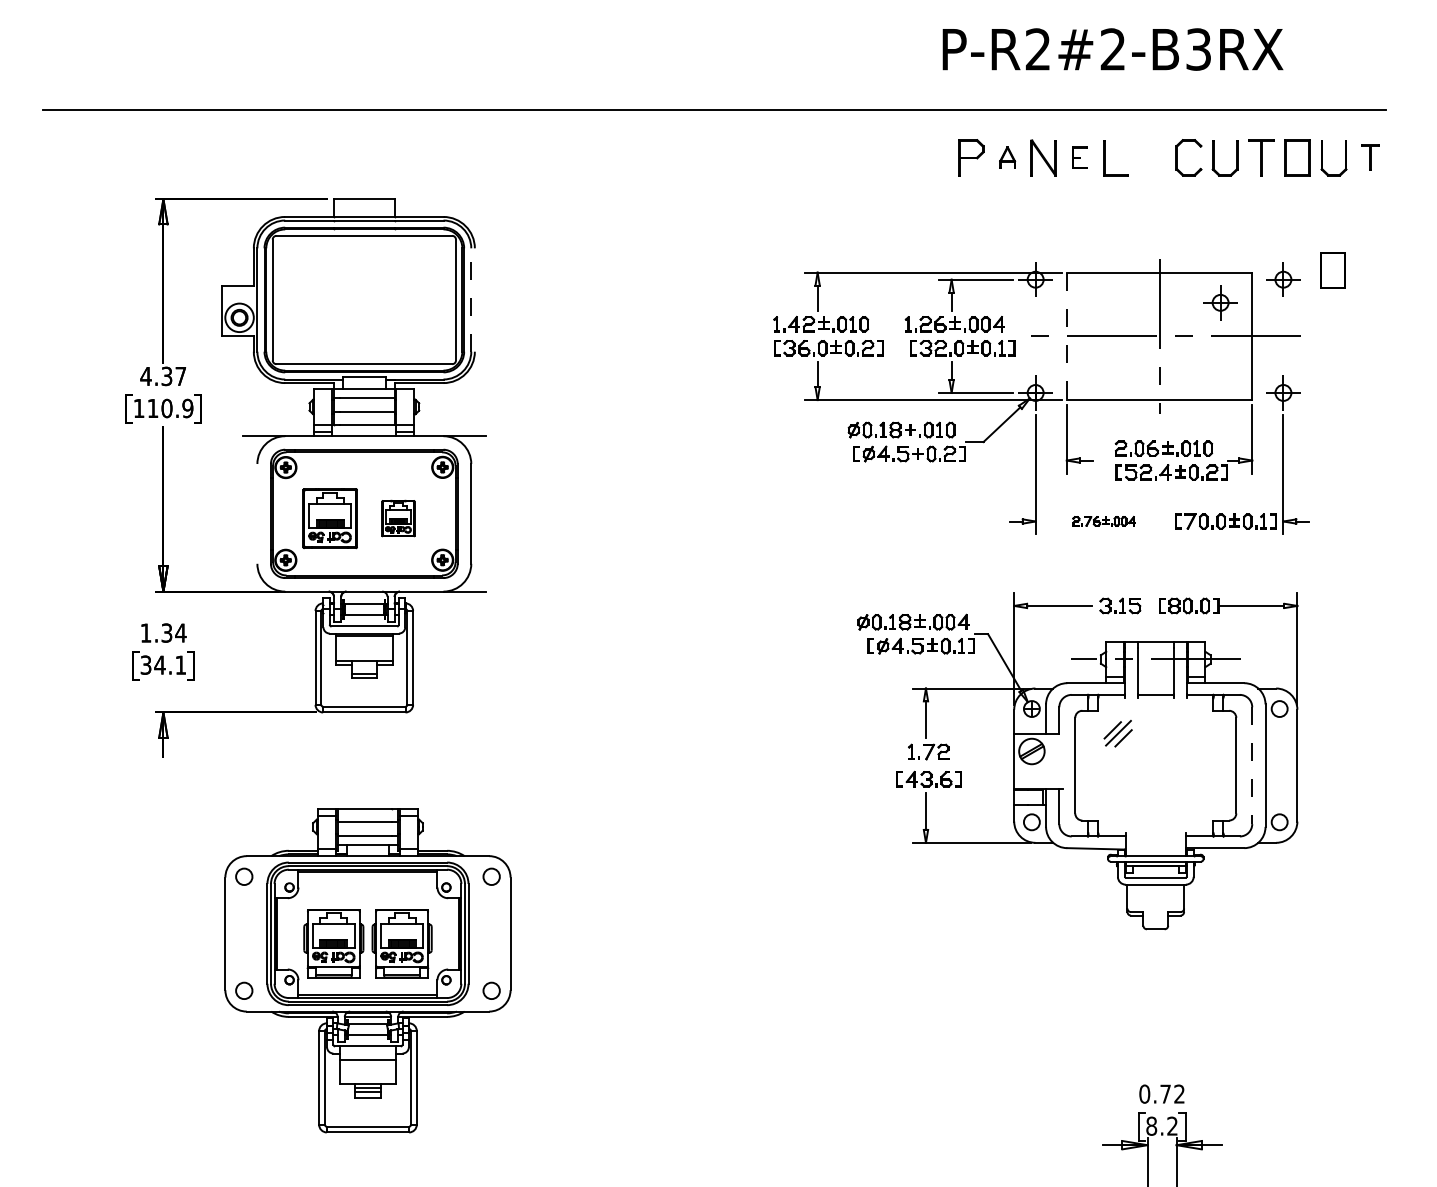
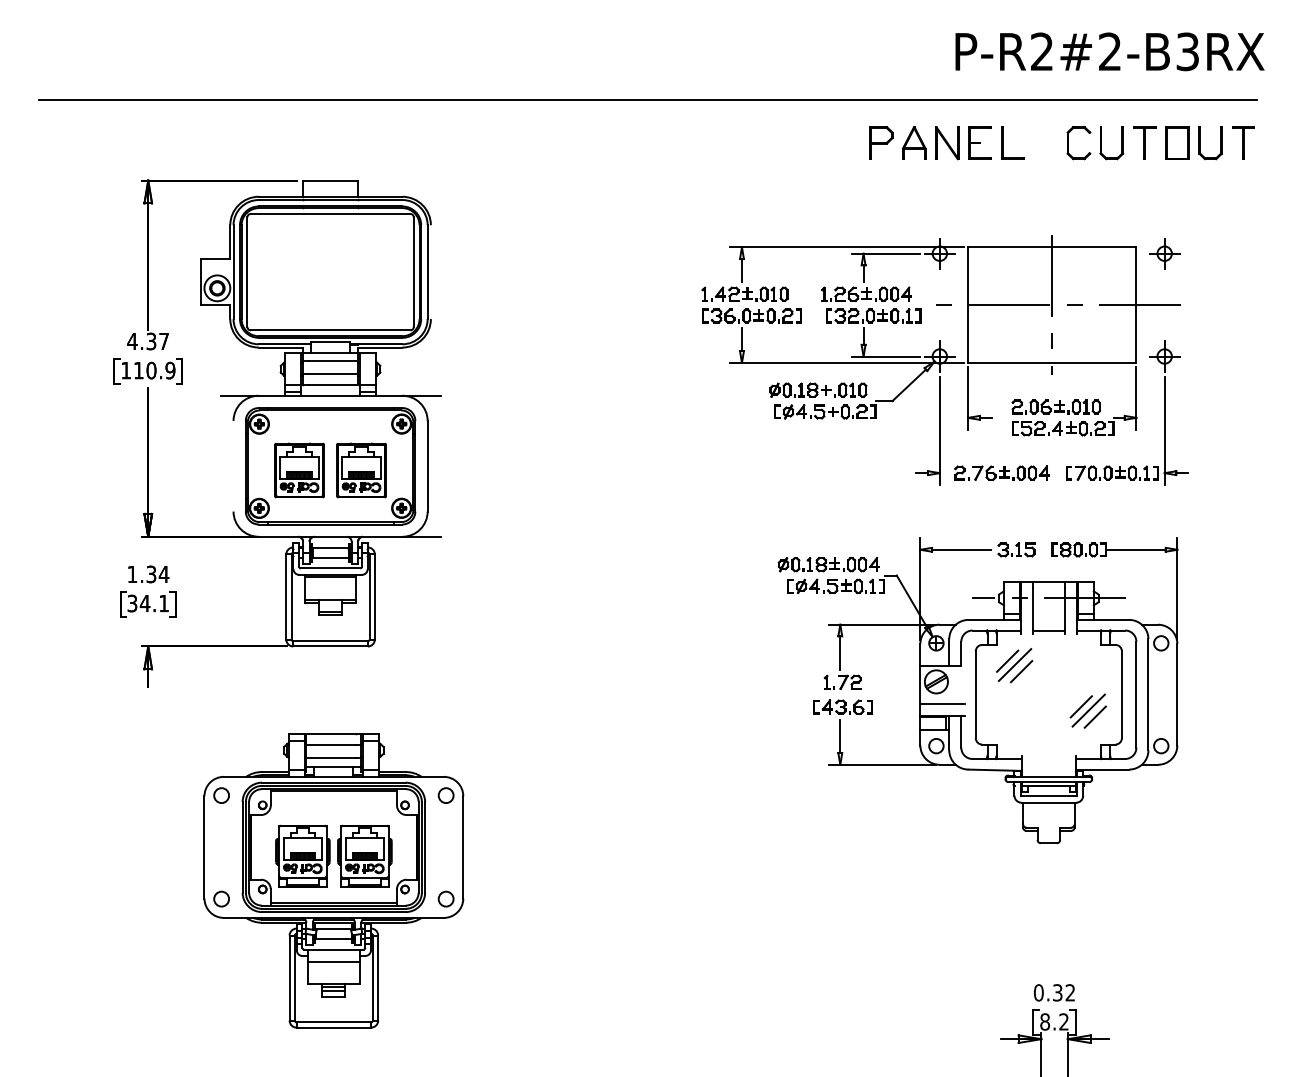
text: (1112, 49) -> (1109, 51), moved
part: (1007, 157) -> (914, 142), size x1.67
part: (1079, 157) -> (979, 142), size x1.67
part: (1370, 157) -> (1243, 142), size x1.43
part: (1332, 269) -> (1209, 244), removed
line: (471, 300) -> (427, 272), dashed -> solid
part: (1220, 302) -> (1107, 274), removed
line: (1067, 336) -> (968, 305), dashed -> solid
part: (398, 518) -> (361, 470), size x1.67
part: (1103, 520) -> (1001, 472), size x1.67
part: (1117, 733) -> (1014, 665), size x1.43
line: (1252, 766) -> (1136, 695), dashed -> solid
line: (1038, 776) -> (942, 704), added
part: (1198, 783) -> (1087, 710), added
text: (1165, 1093) -> (1057, 992), 0.72 -> 0.32

